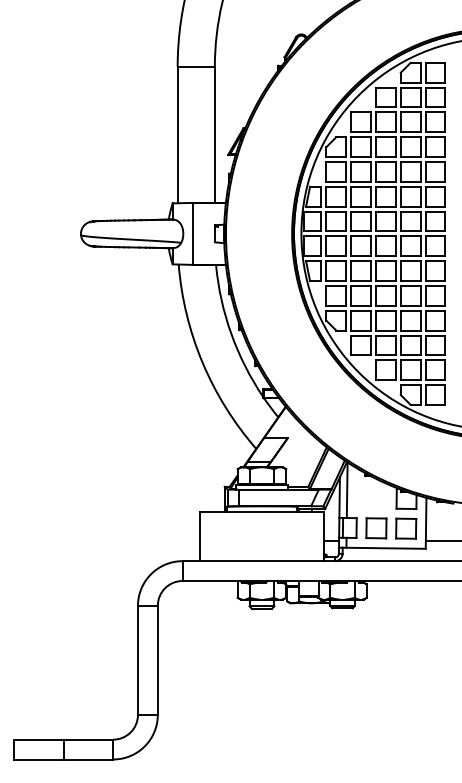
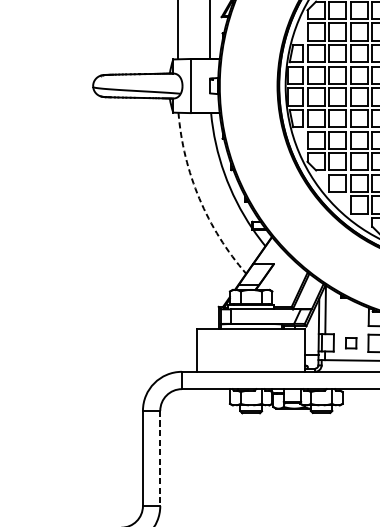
arc: (202, 362) -> (199, 198), solid -> dashed
part: (376, 528) -> (351, 343), size x0.6
line: (157, 660) -> (159, 458), solid -> dashed

